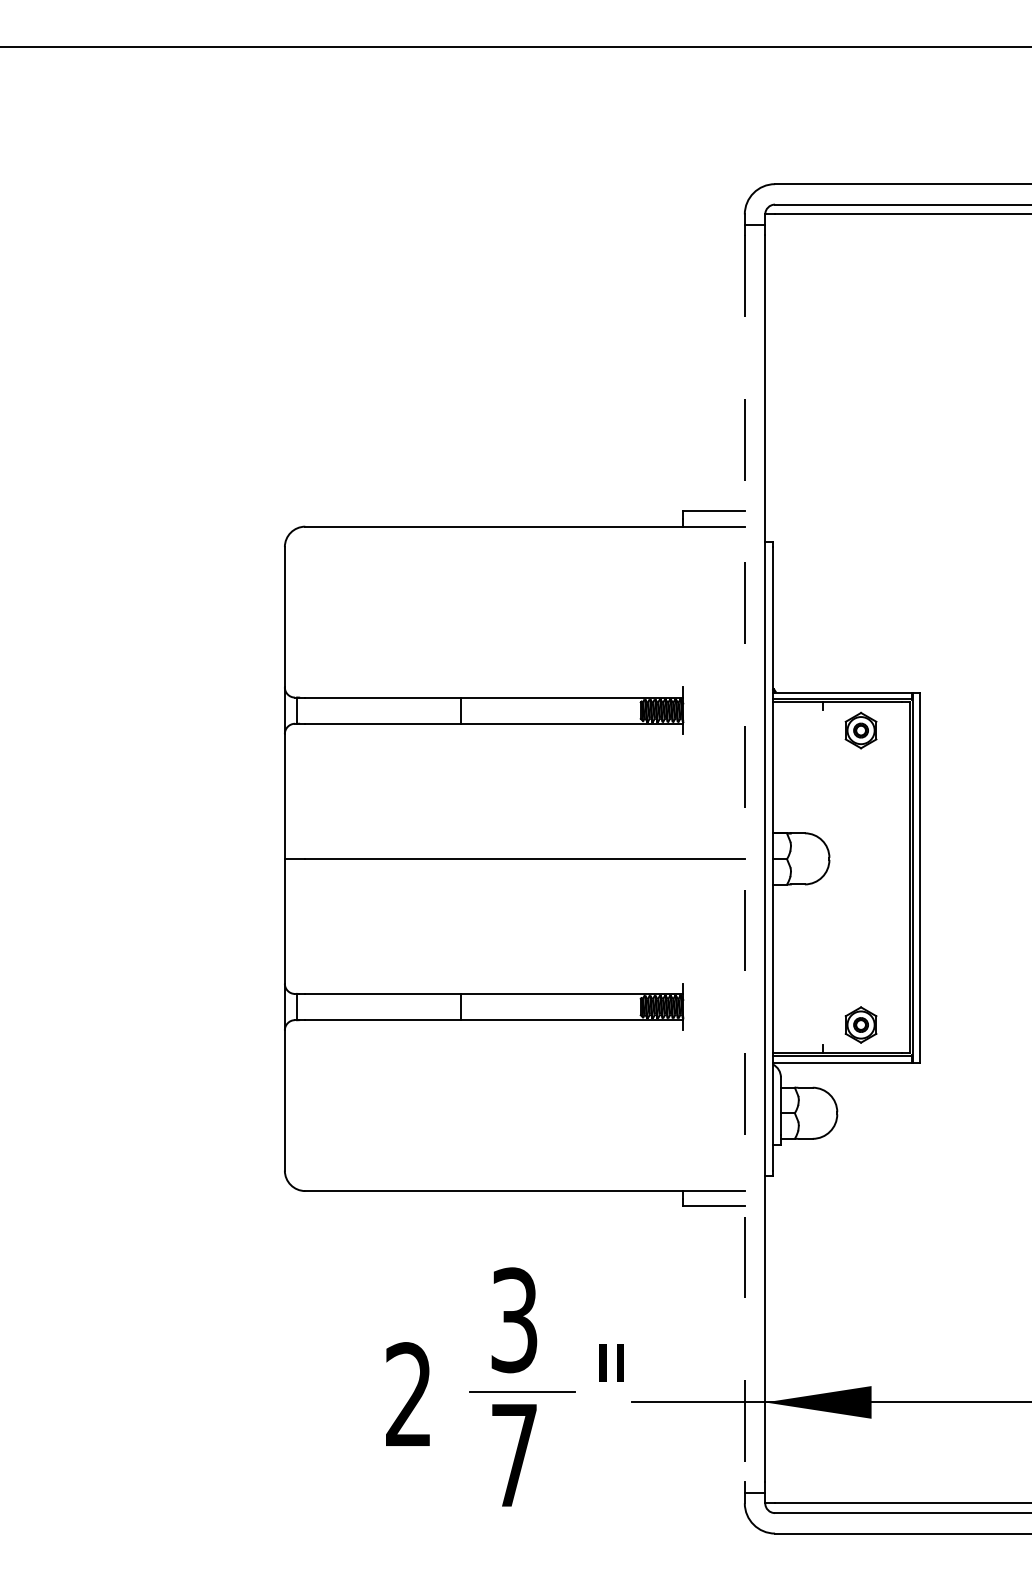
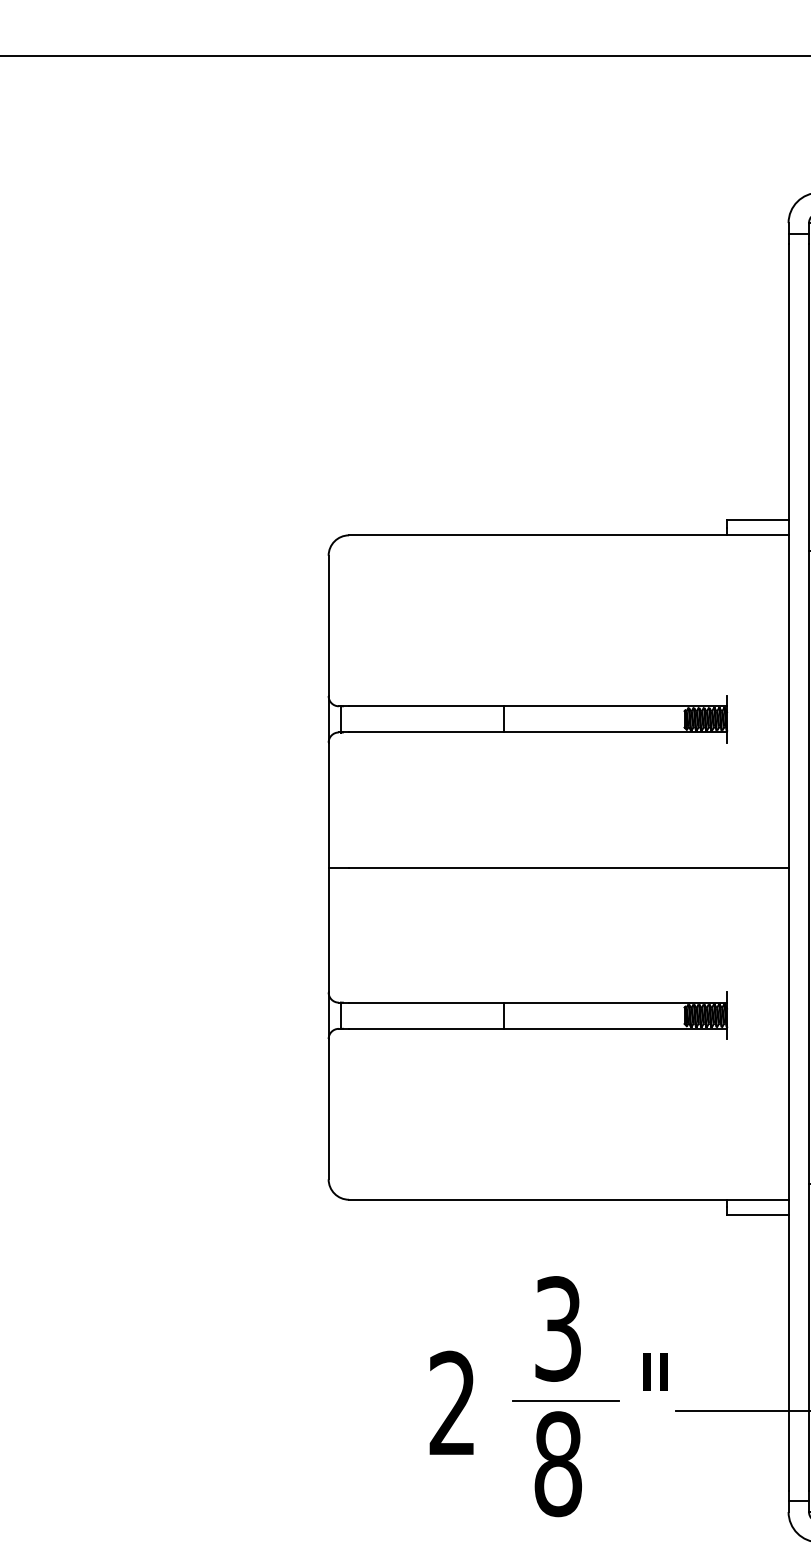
line: (744, 858) -> (788, 867), dashed -> solid
text: (514, 1455) -> (558, 1464), 7 -> 8

